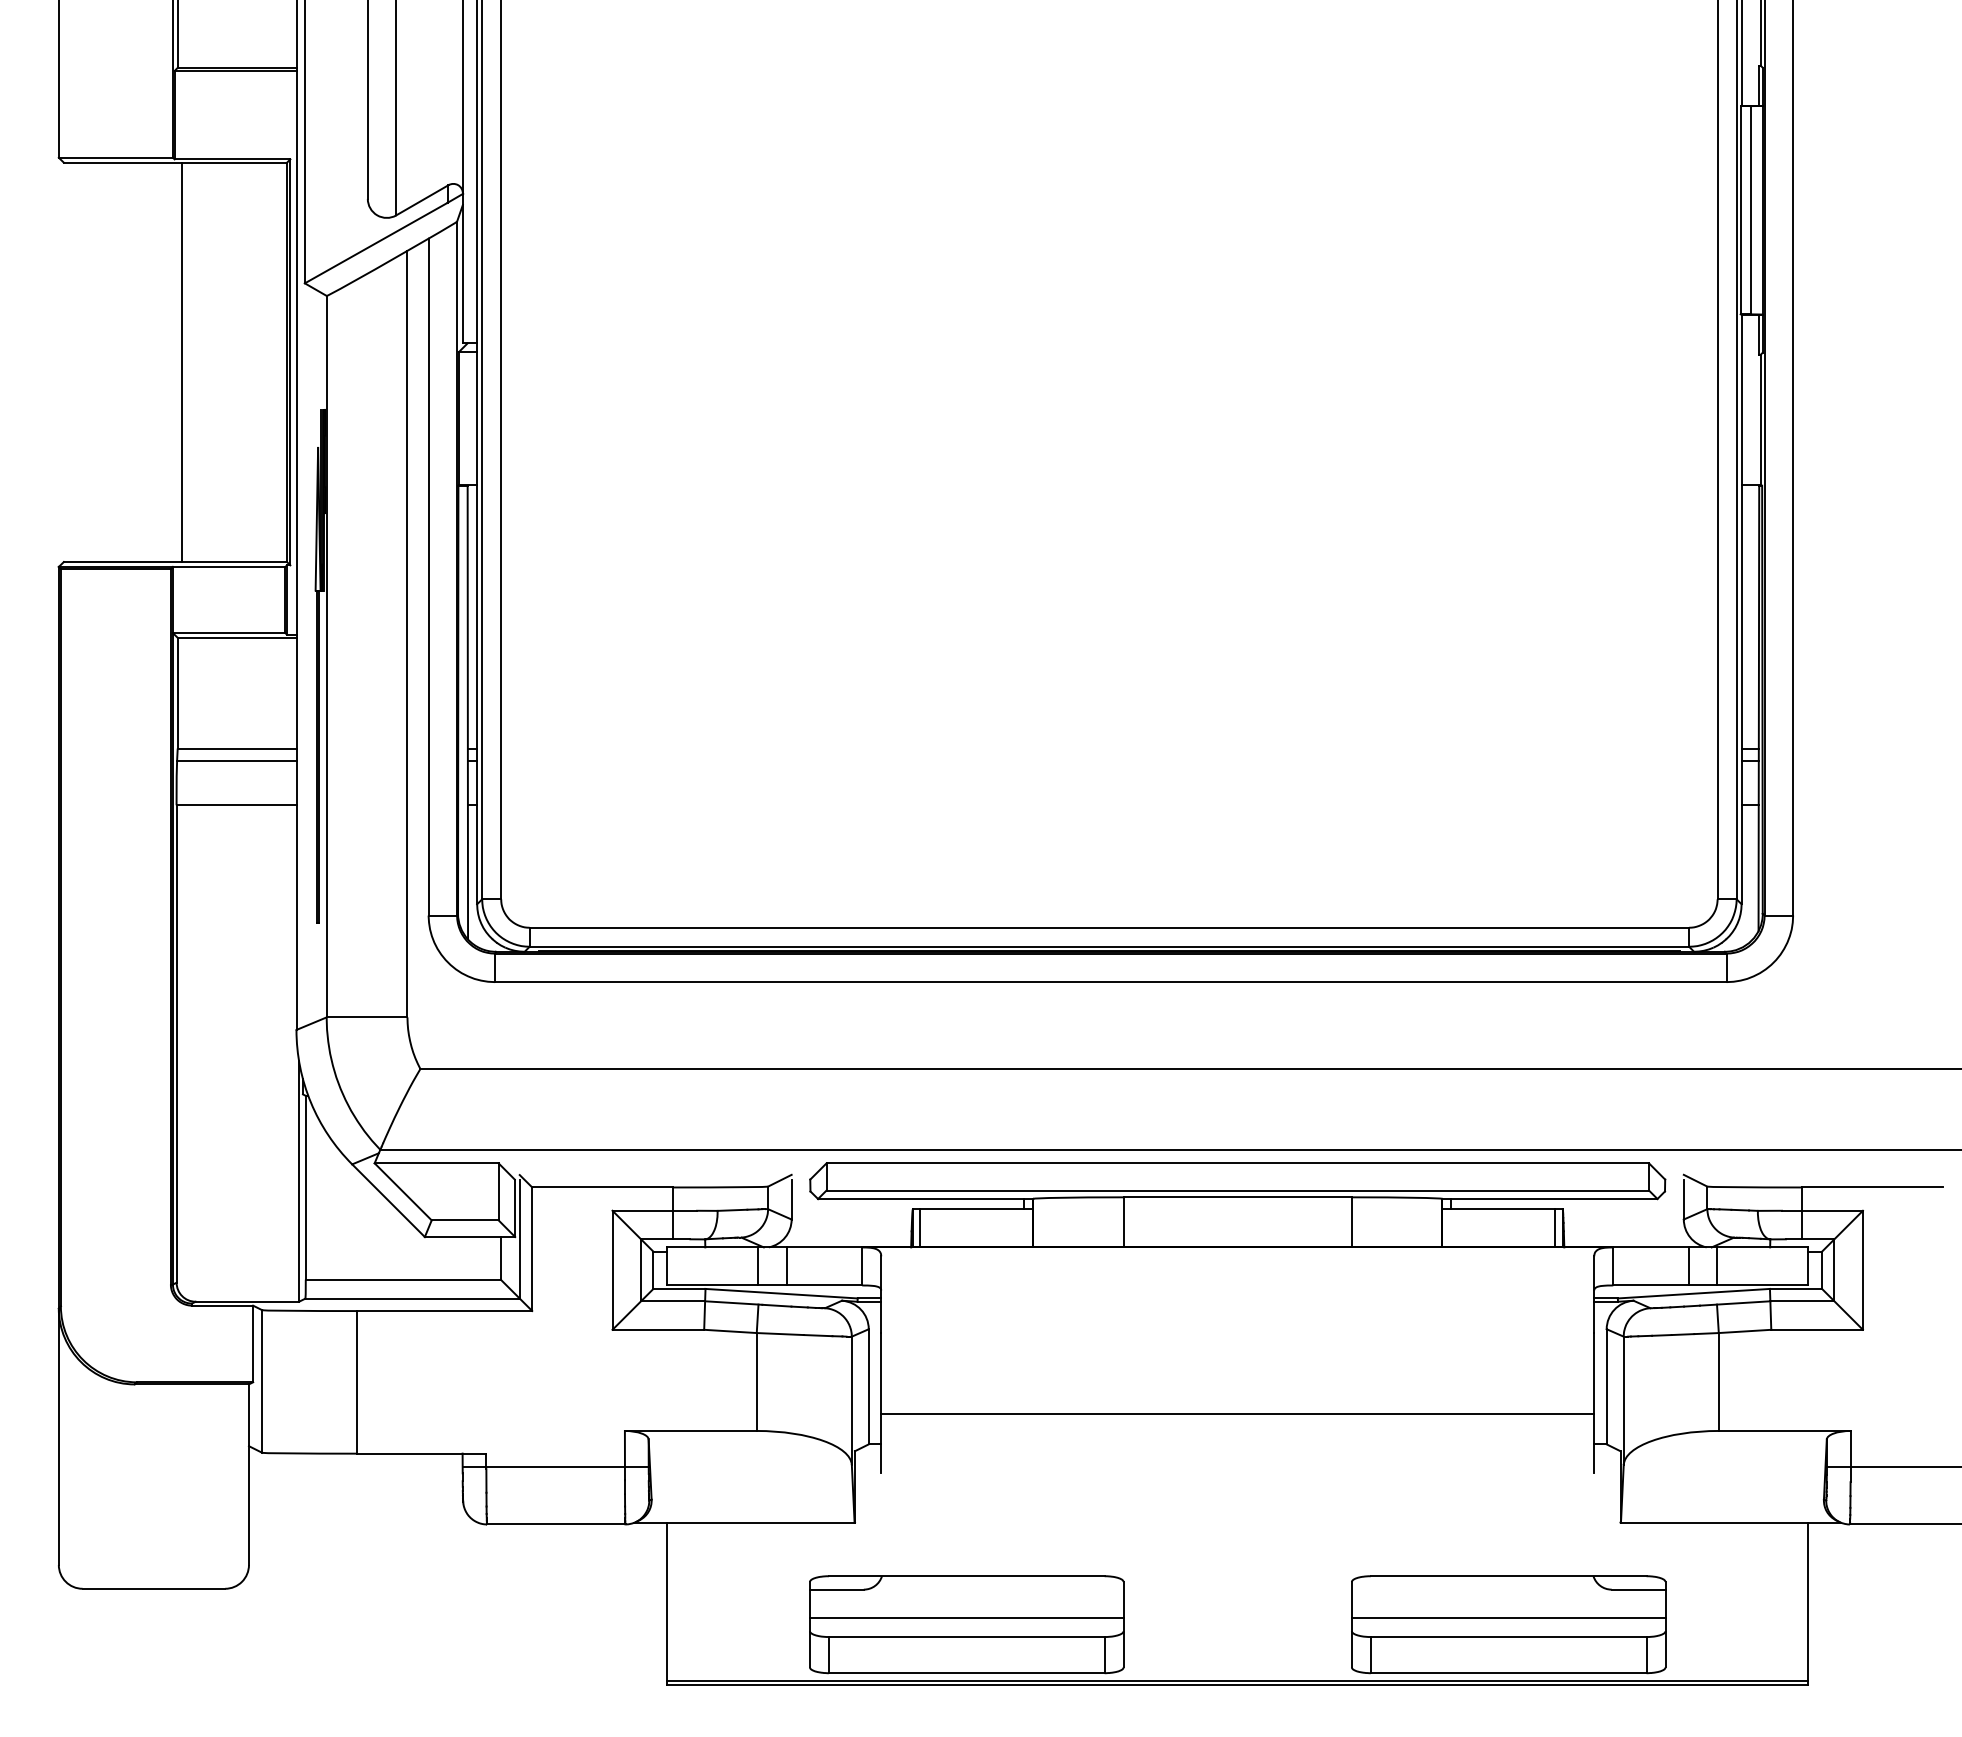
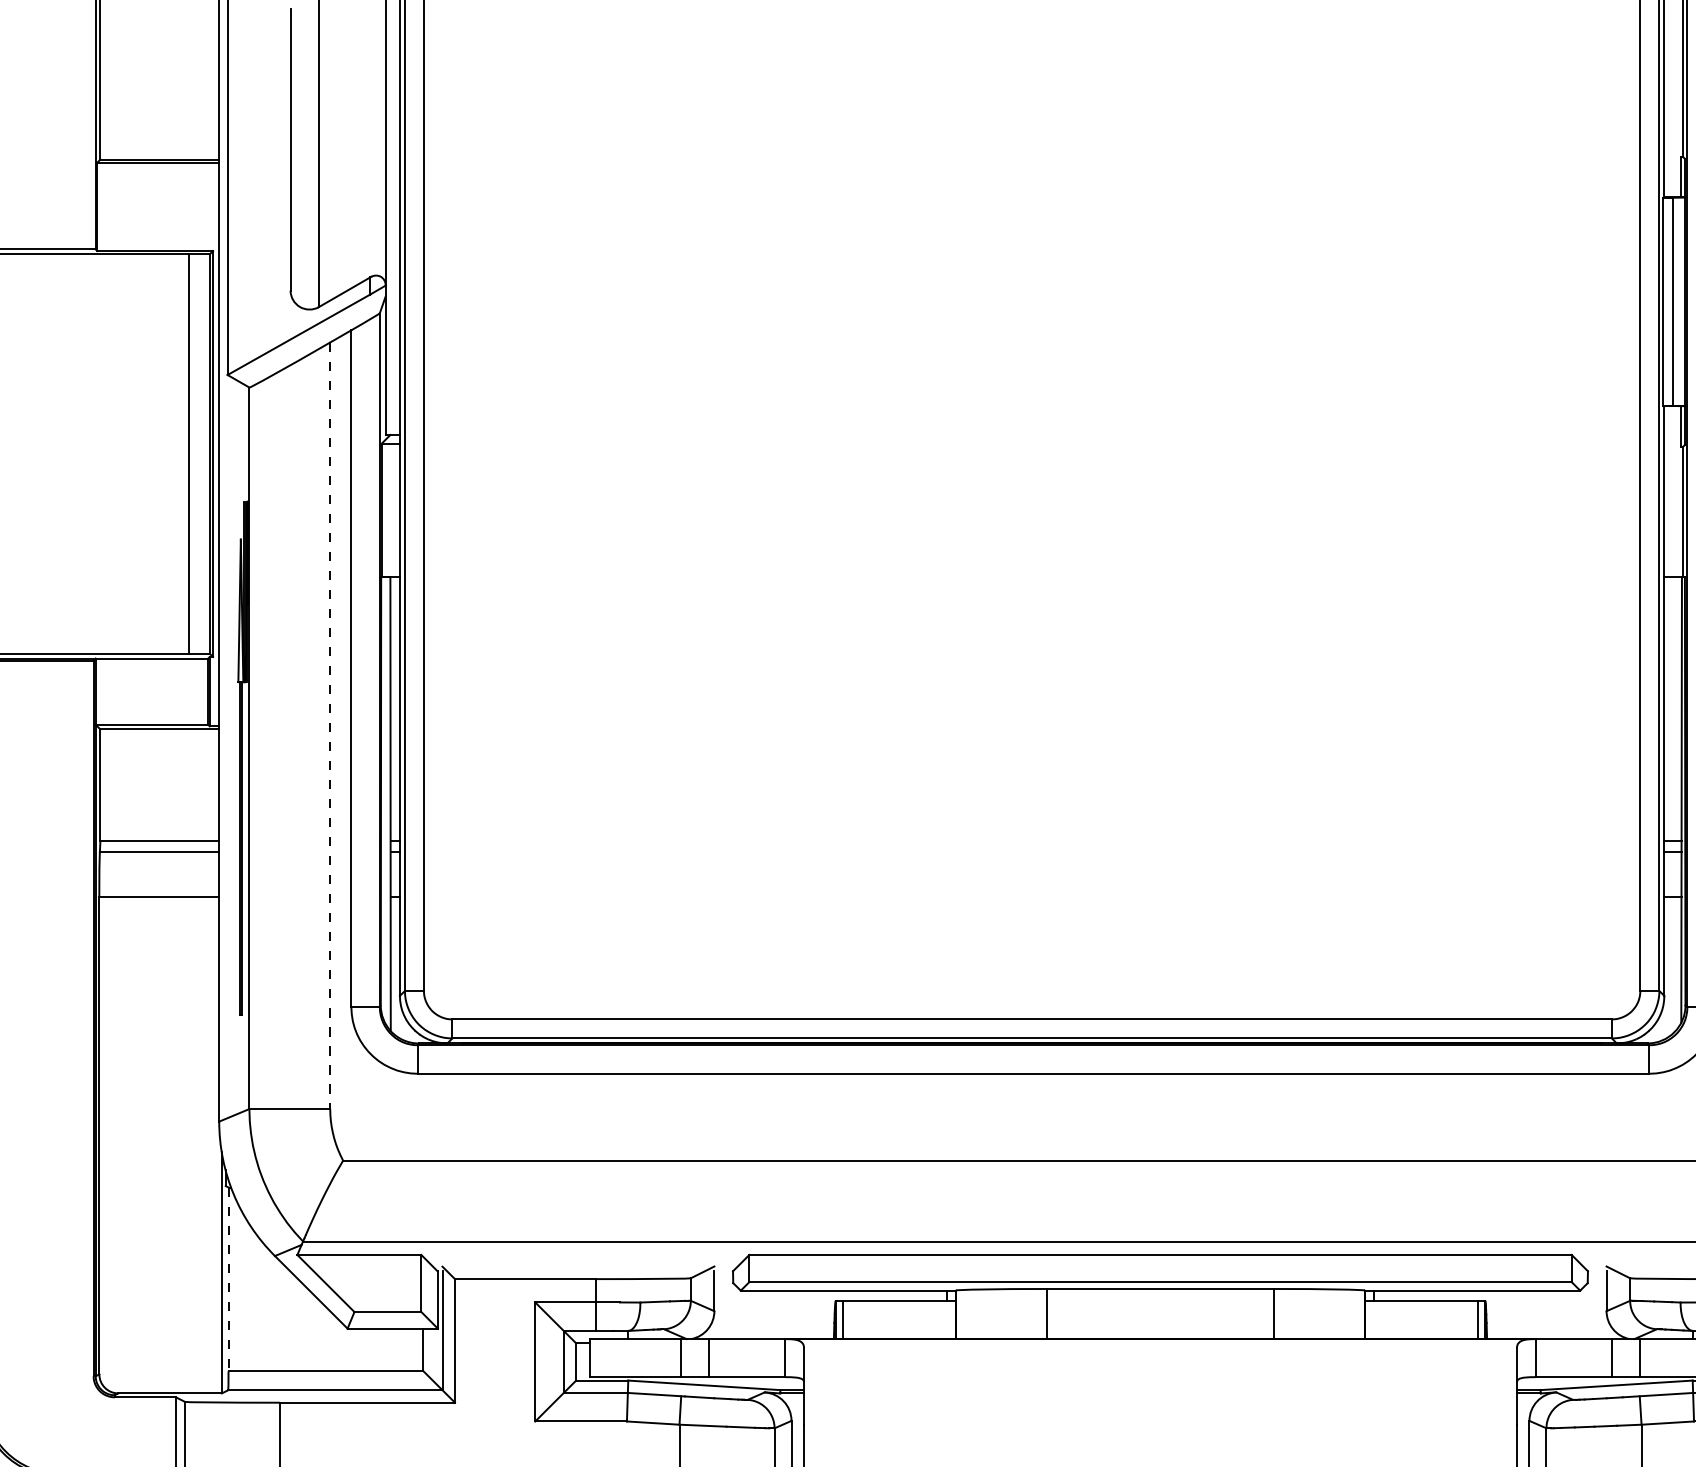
line: (182, 362) -> (189, 454), moved
line: (407, 634) -> (330, 726), solid -> dashed
line: (305, 1187) -> (228, 1279), solid -> dashed

